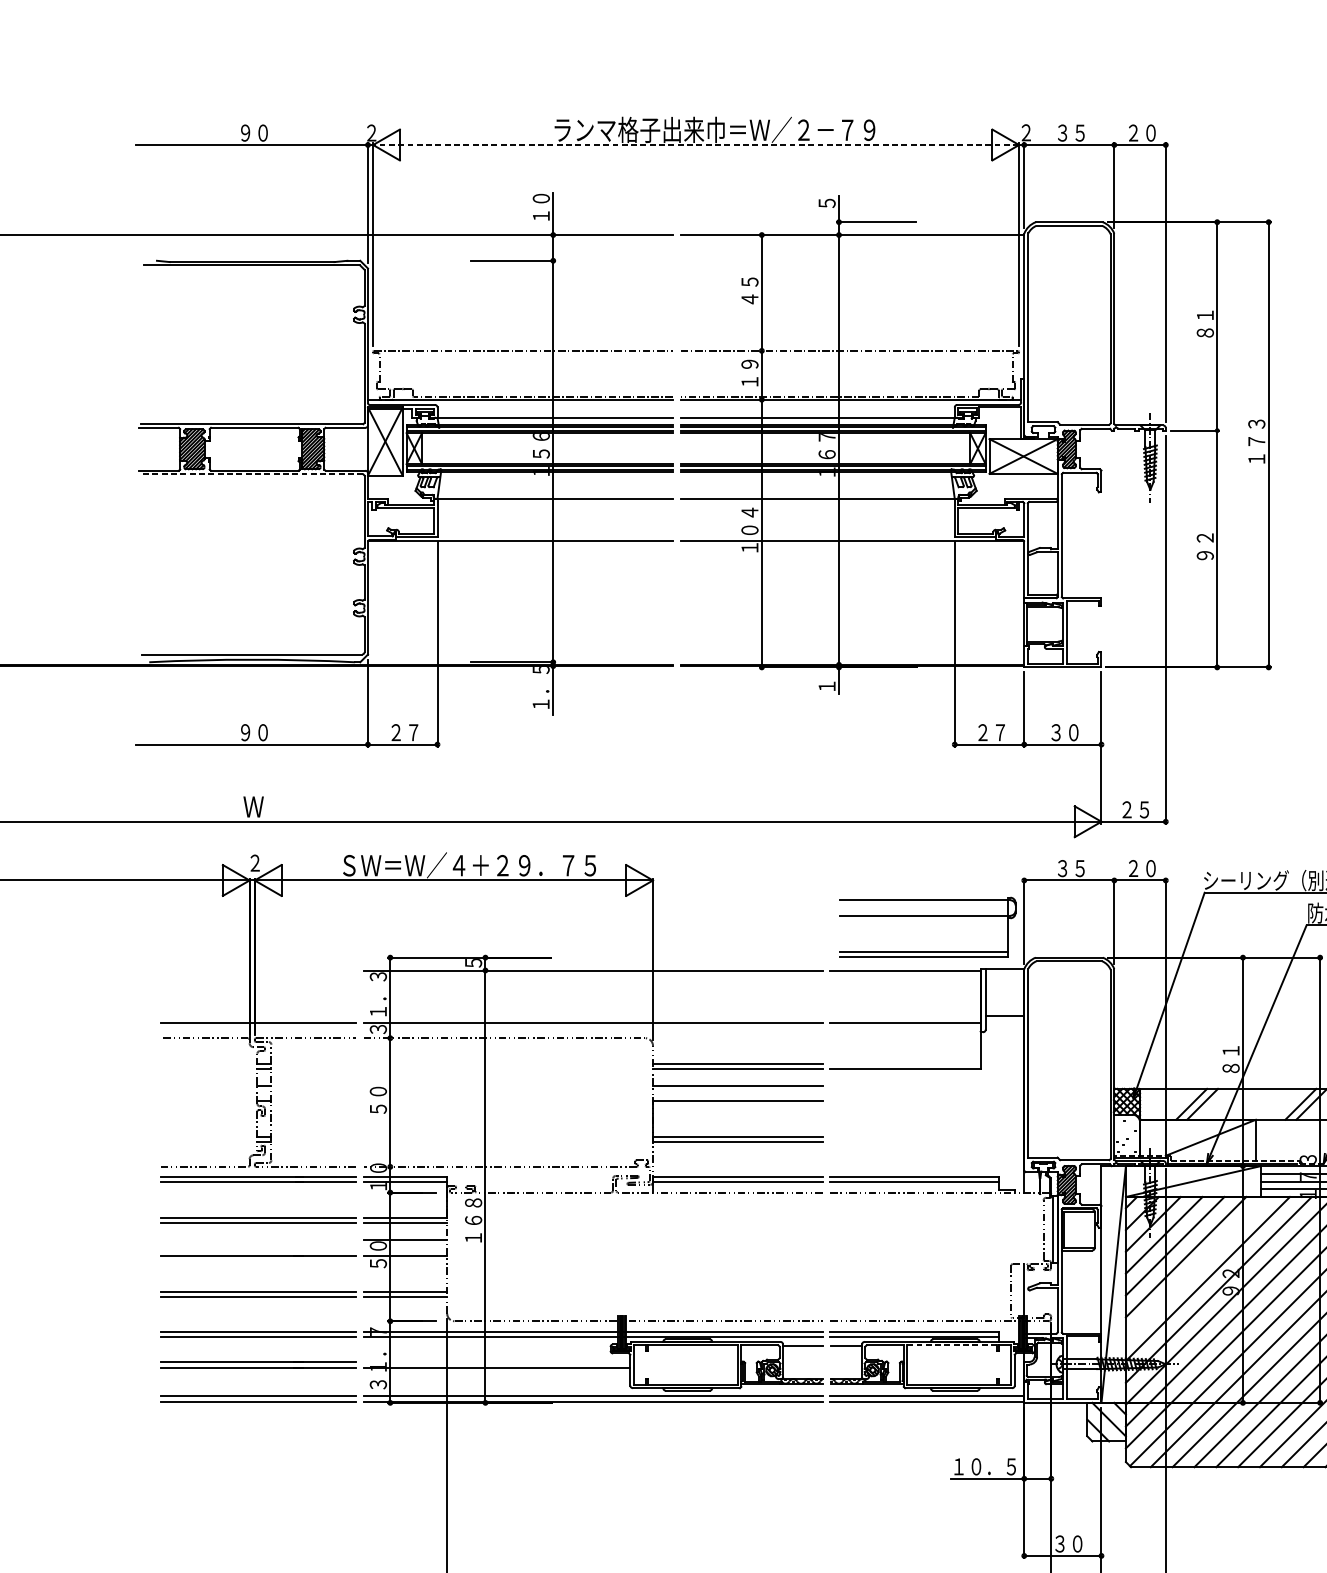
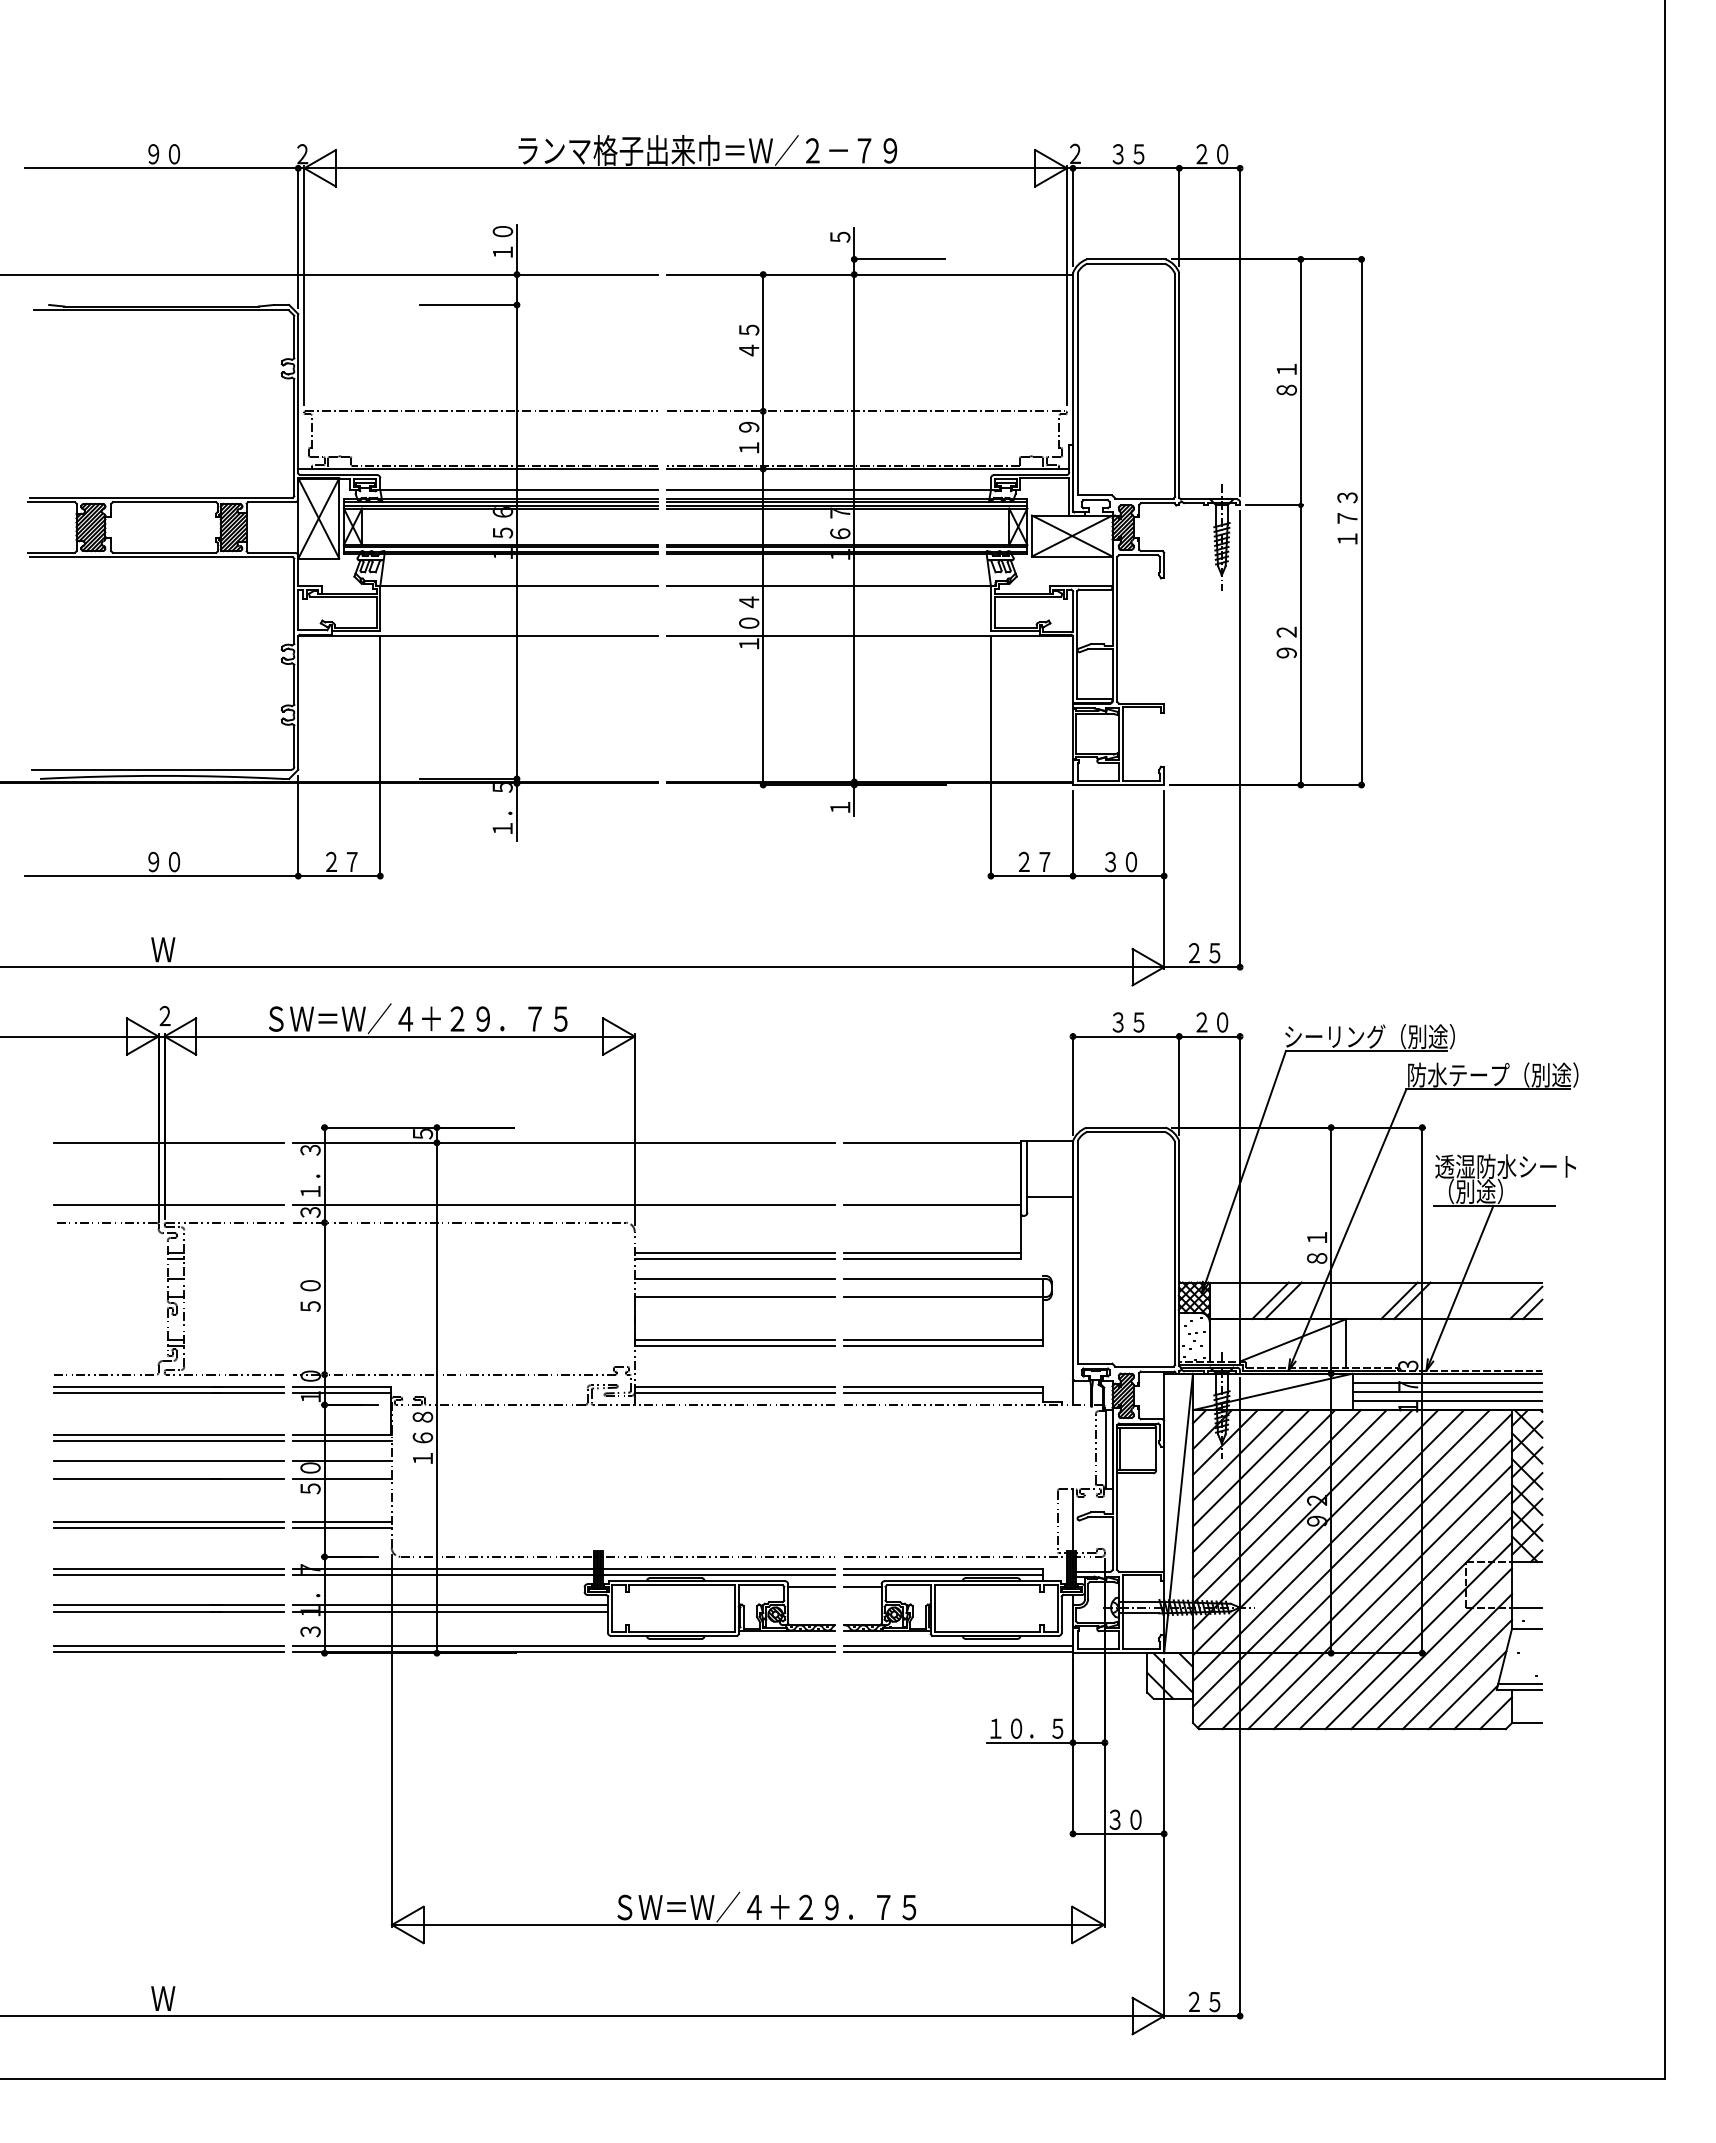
line: (696, 145) -> (685, 168), dashed -> solid
line: (252, 474) -> (161, 557), dashed -> solid
part: (927, 916) -> (947, 1297), moved
line: (258, 970) -> (168, 1142), added
line: (905, 1064) -> (932, 1253), added
line: (258, 1240) -> (168, 1461), added
line: (1196, 1268) -> (1276, 1494), added
line: (951, 1345) -> (987, 1585), dashed -> solid
line: (496, 1362) -> (450, 1605), added

